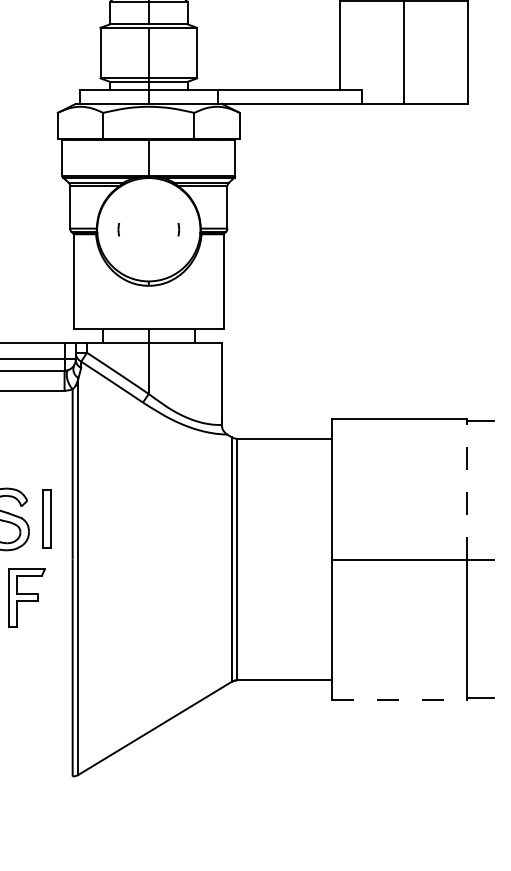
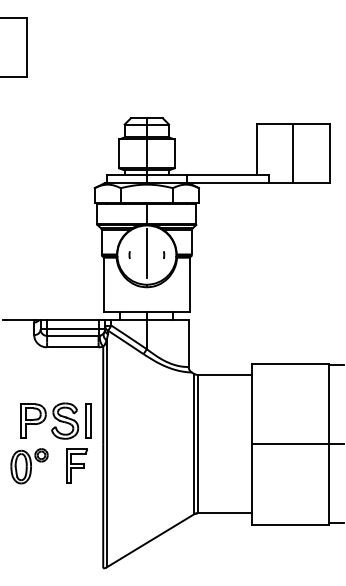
line: (148, 226) -> (146, 253), added
line: (465, 488) -> (328, 403), dashed -> solid
line: (399, 699) -> (290, 524), dashed -> solid

